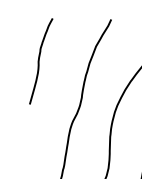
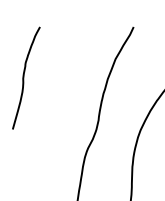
curve: (39, 61) -> (24, 78), moved

